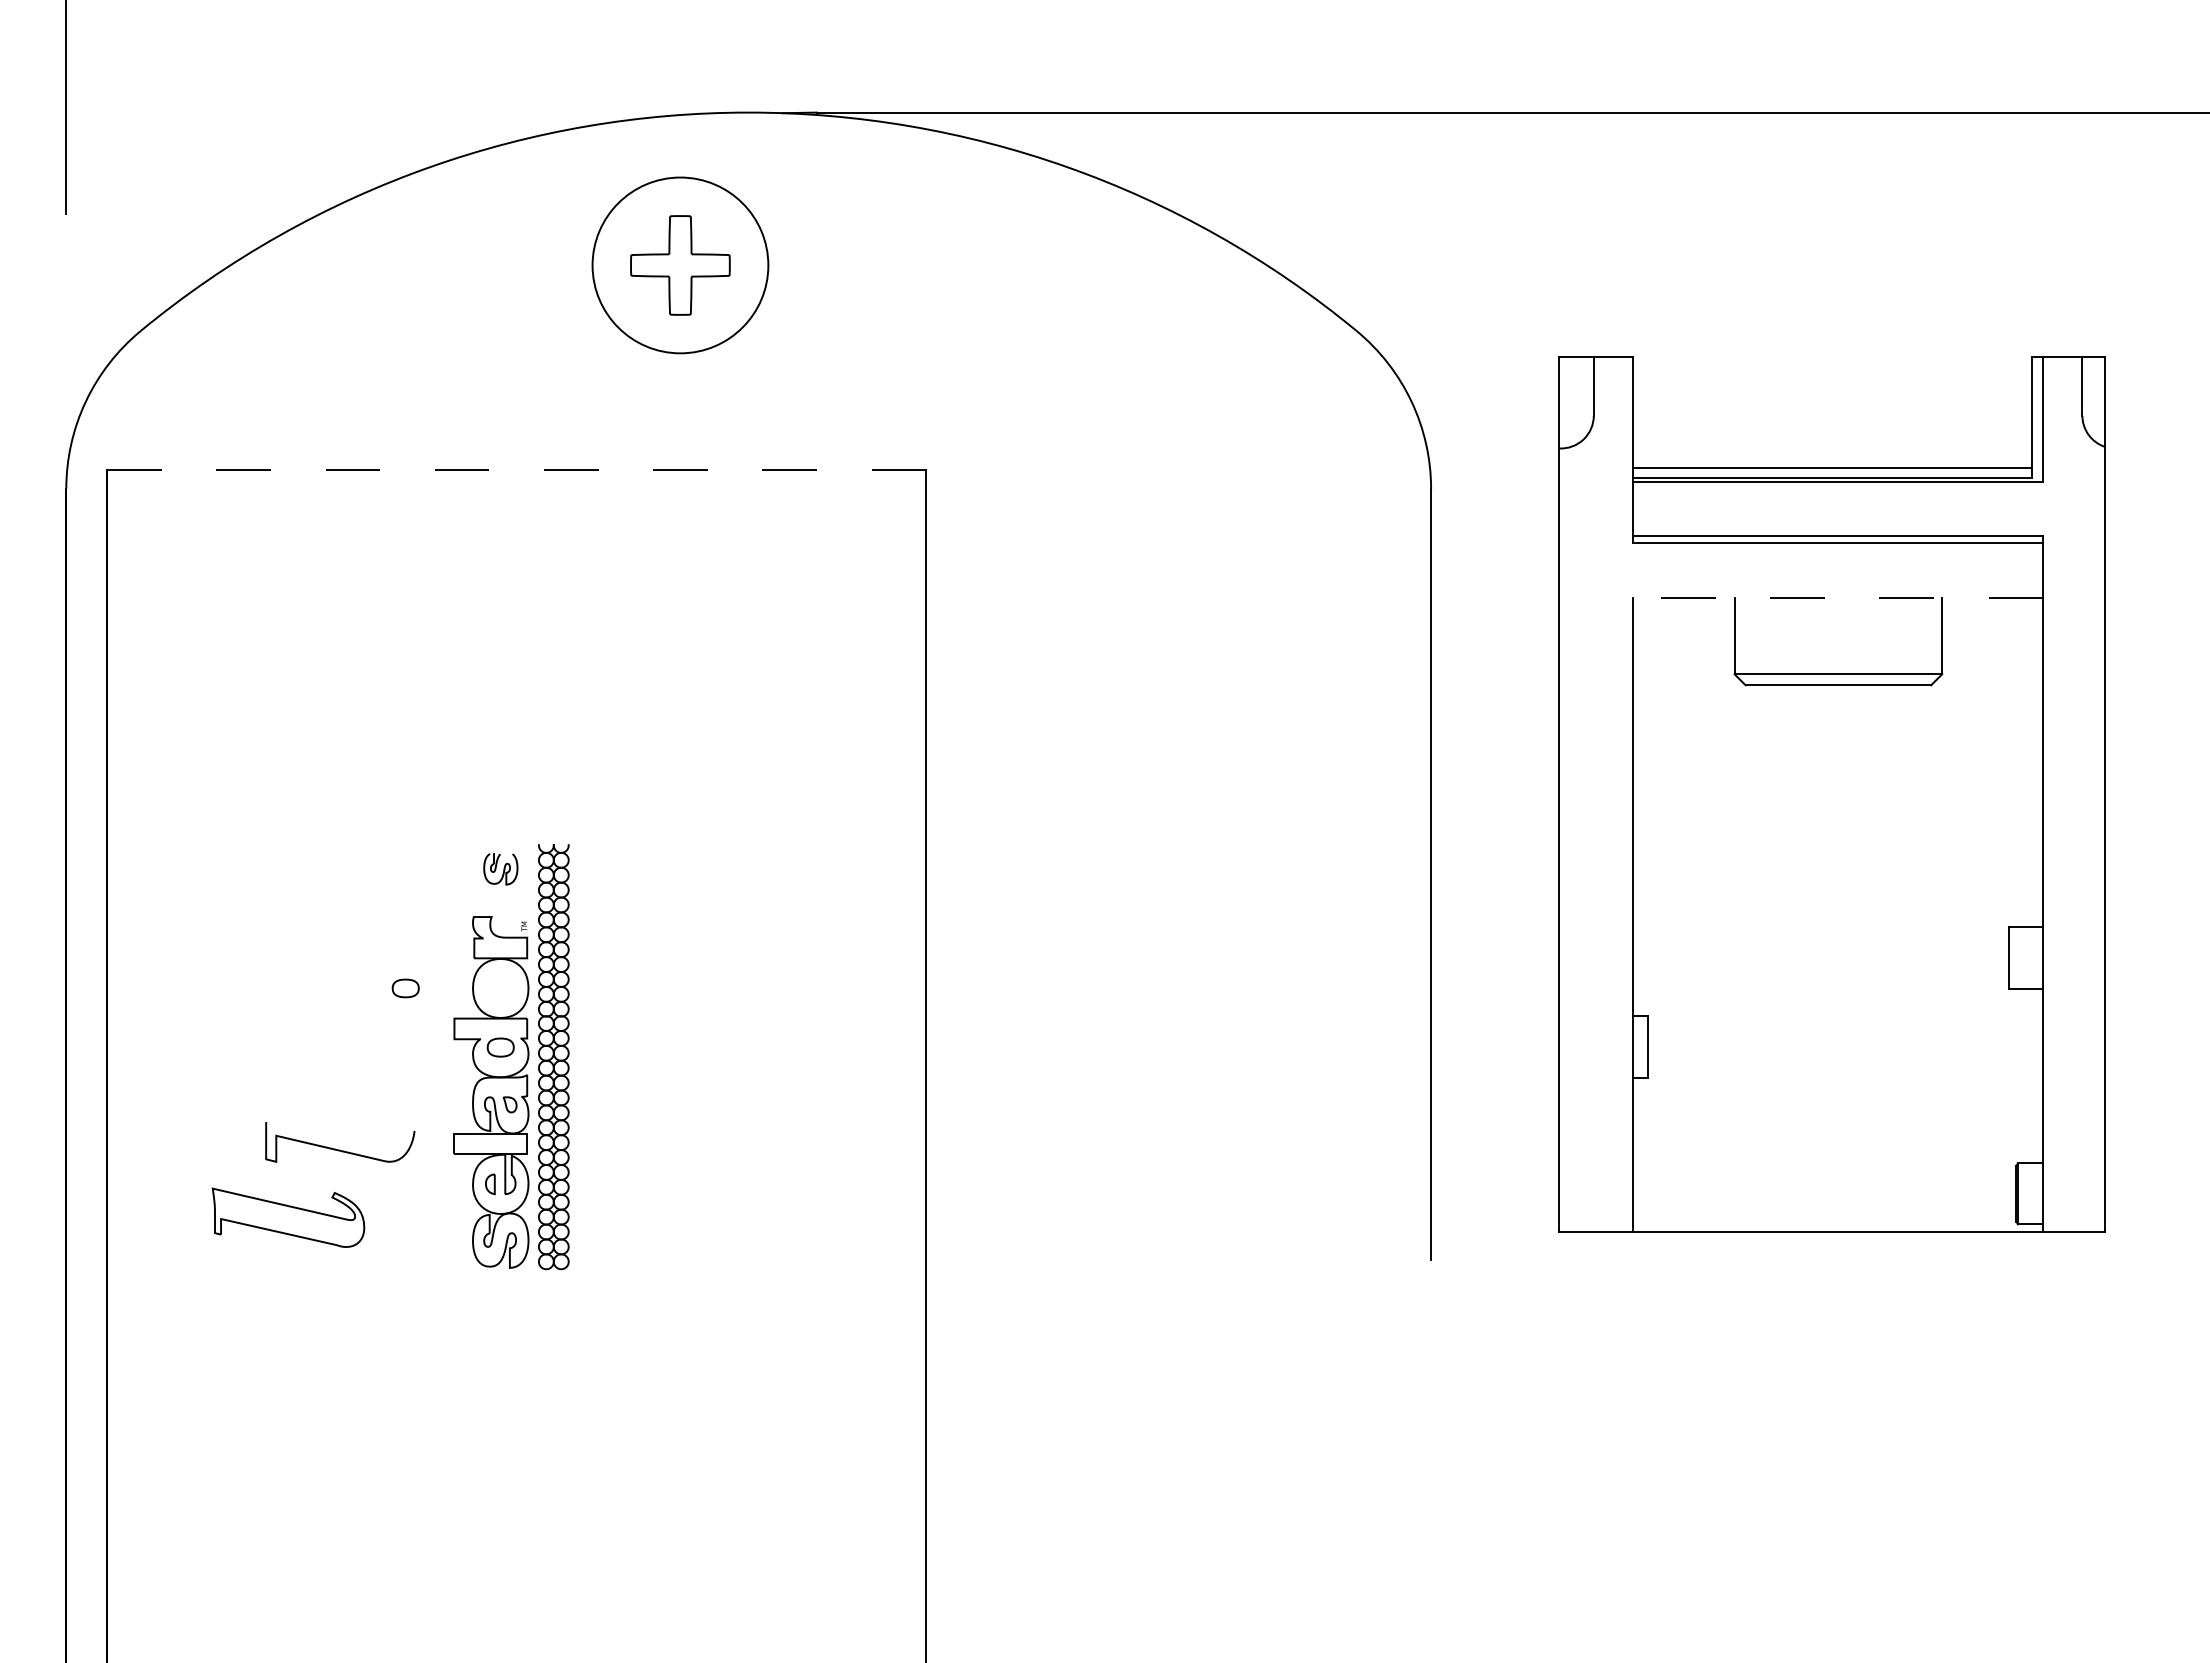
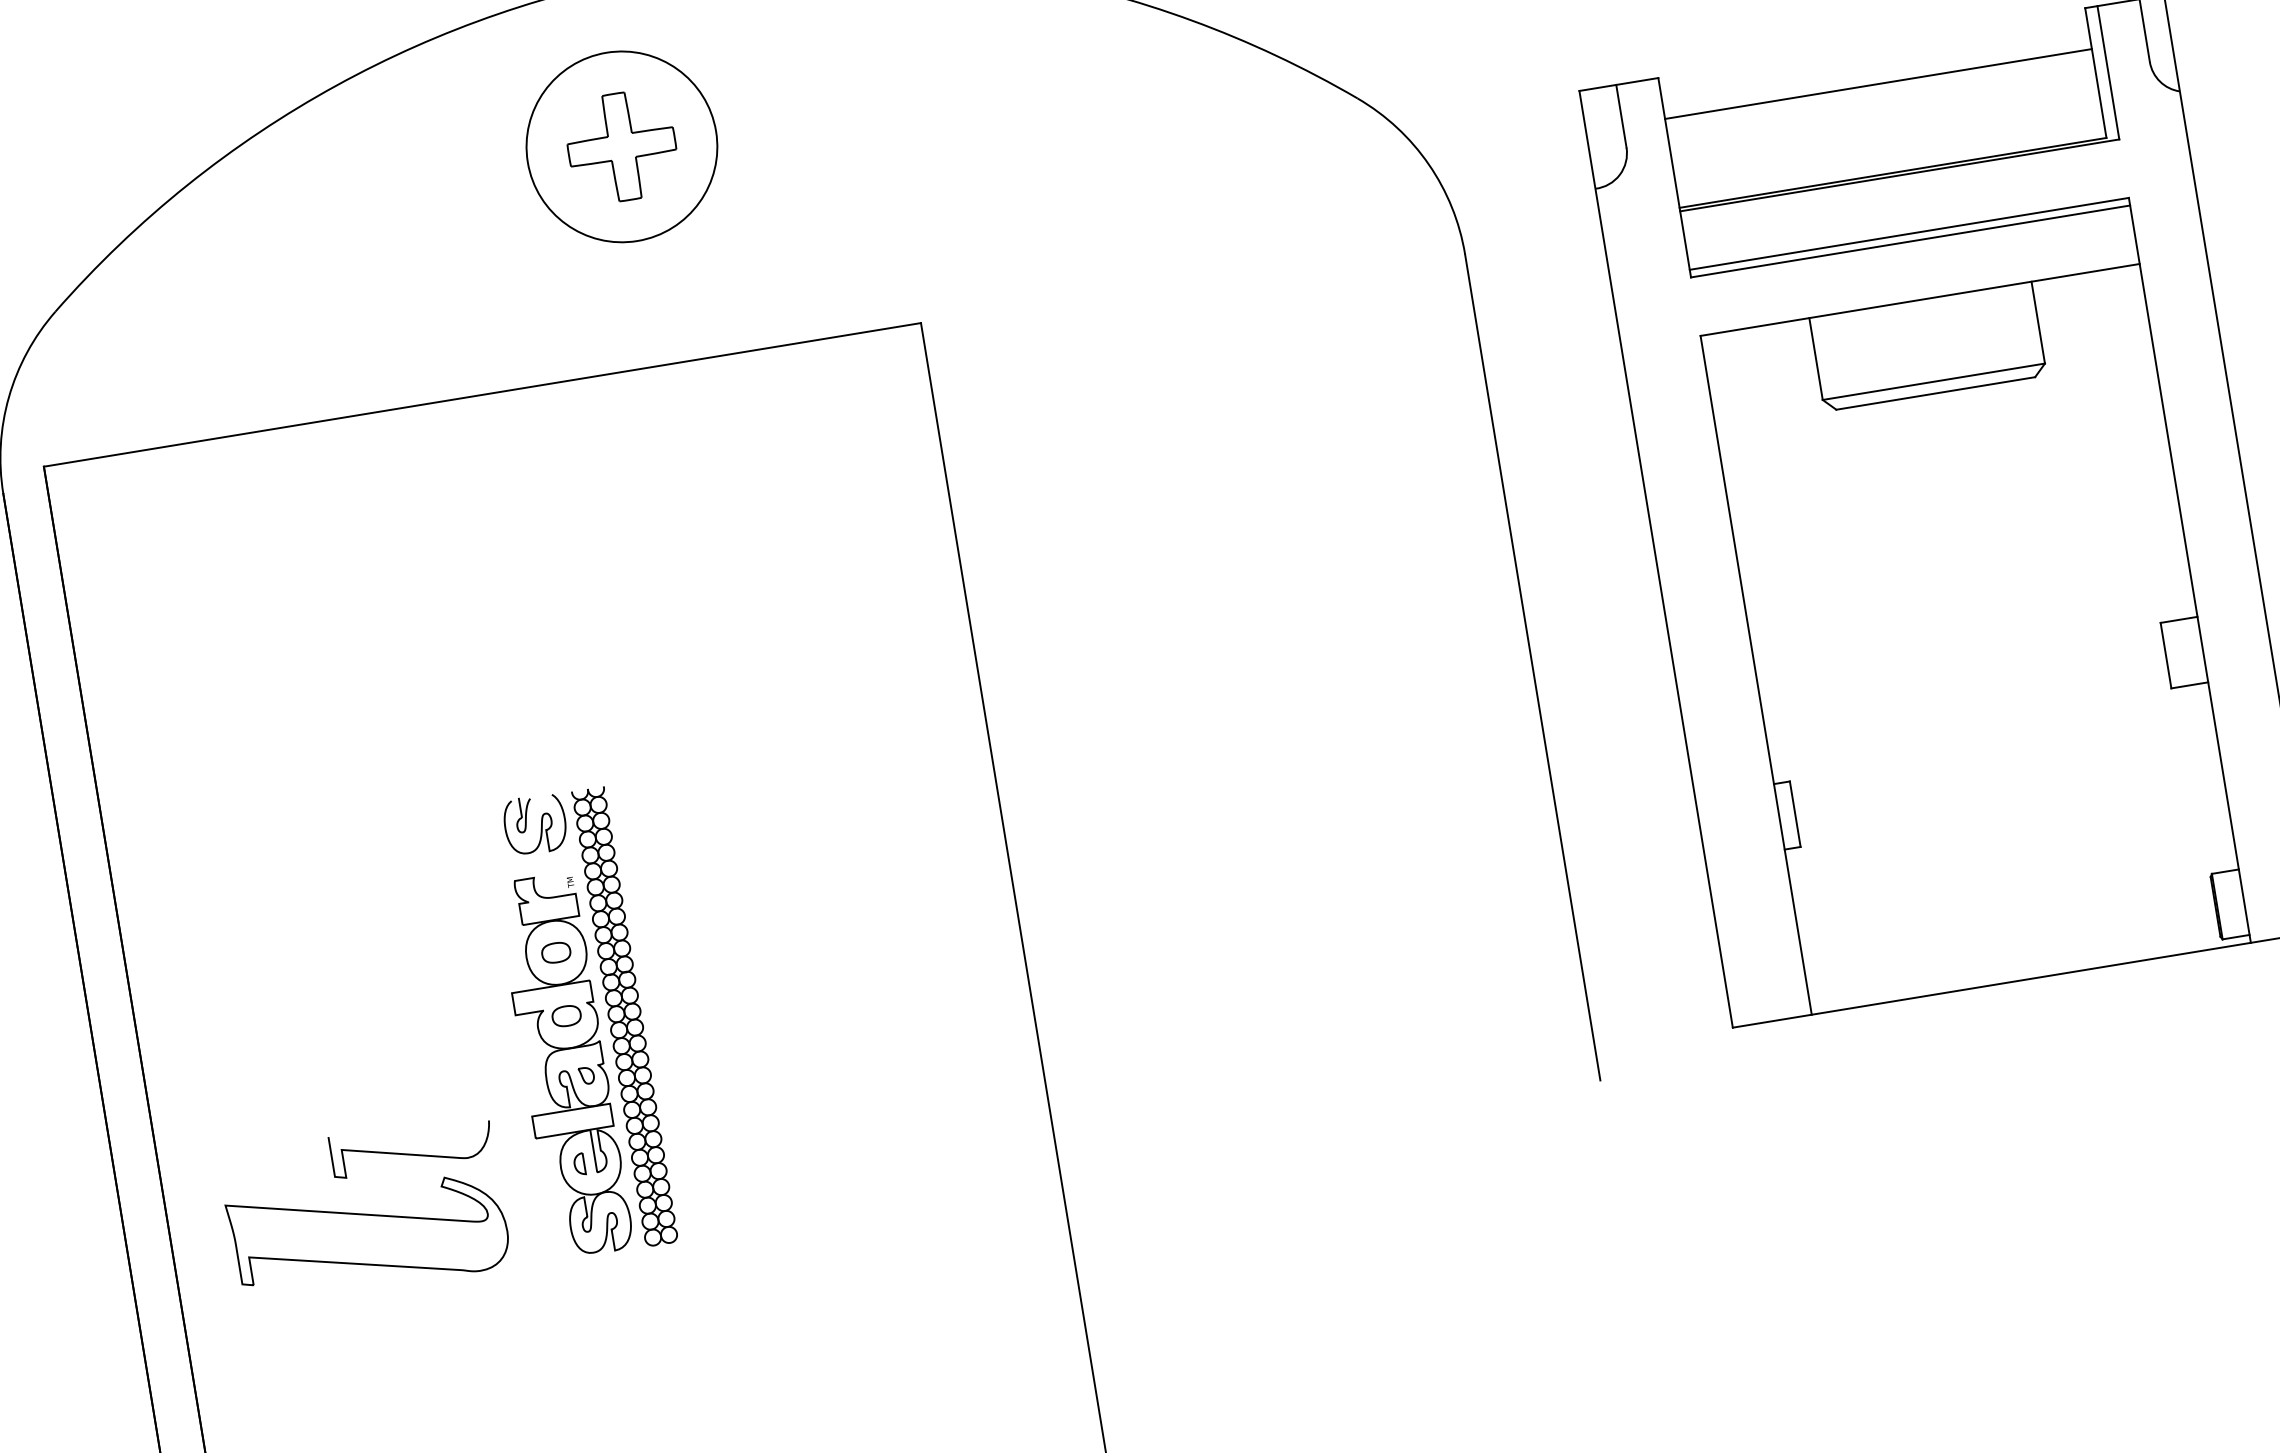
line: (1832, 468) -> (1878, 84), moved
line: (517, 470) -> (483, 395), dashed -> solid
line: (1838, 597) -> (1920, 299), dashed -> solid
part: (500, 868) -> (534, 824), size x1.67
part: (405, 988) -> (556, 952), moved
part: (288, 1217) -> (369, 1235), size x1.67

